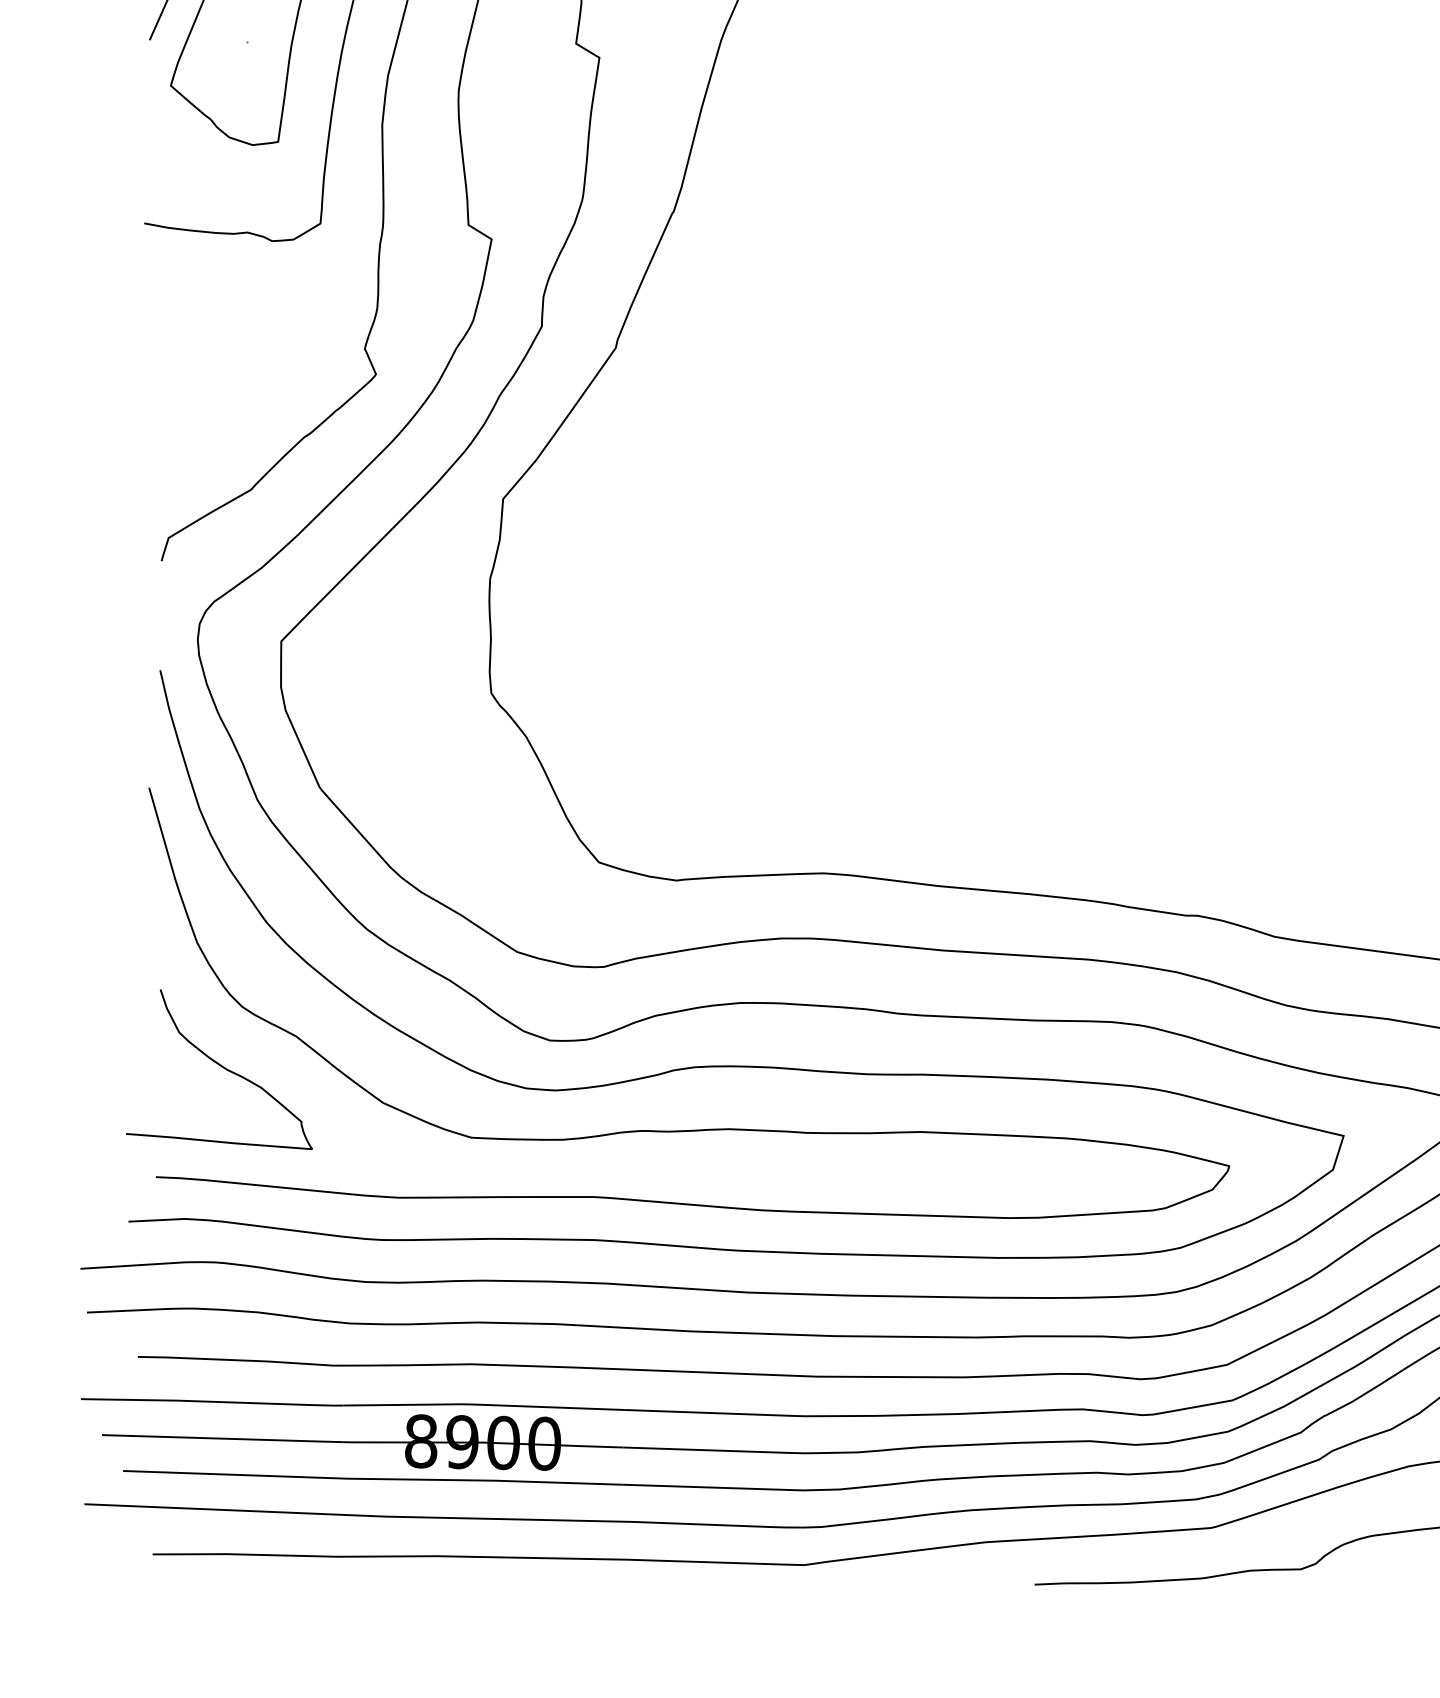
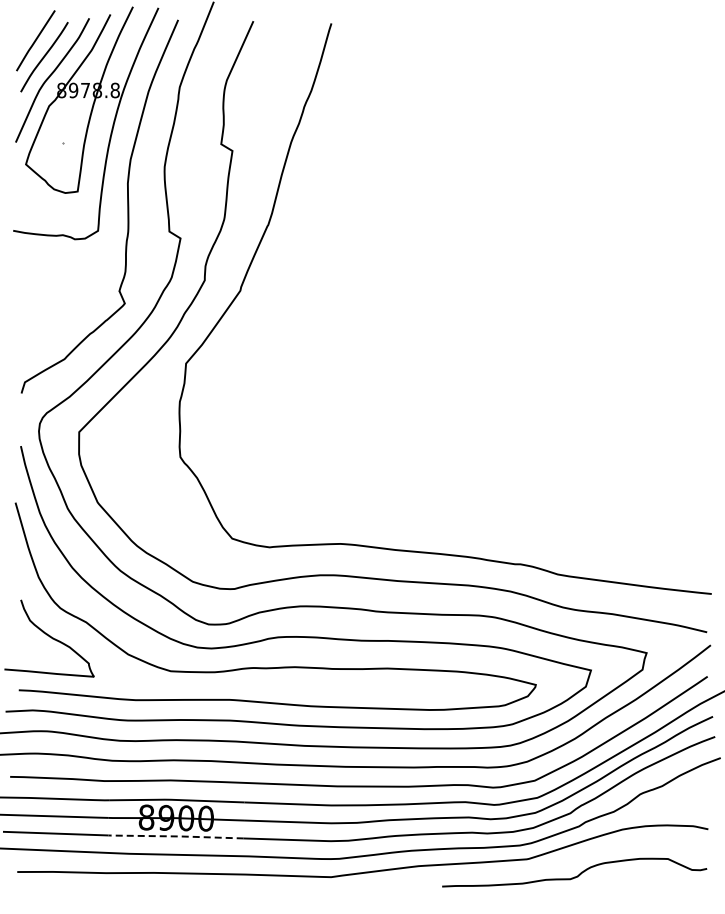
line: (481, 1480) -> (175, 836), solid -> dashed

